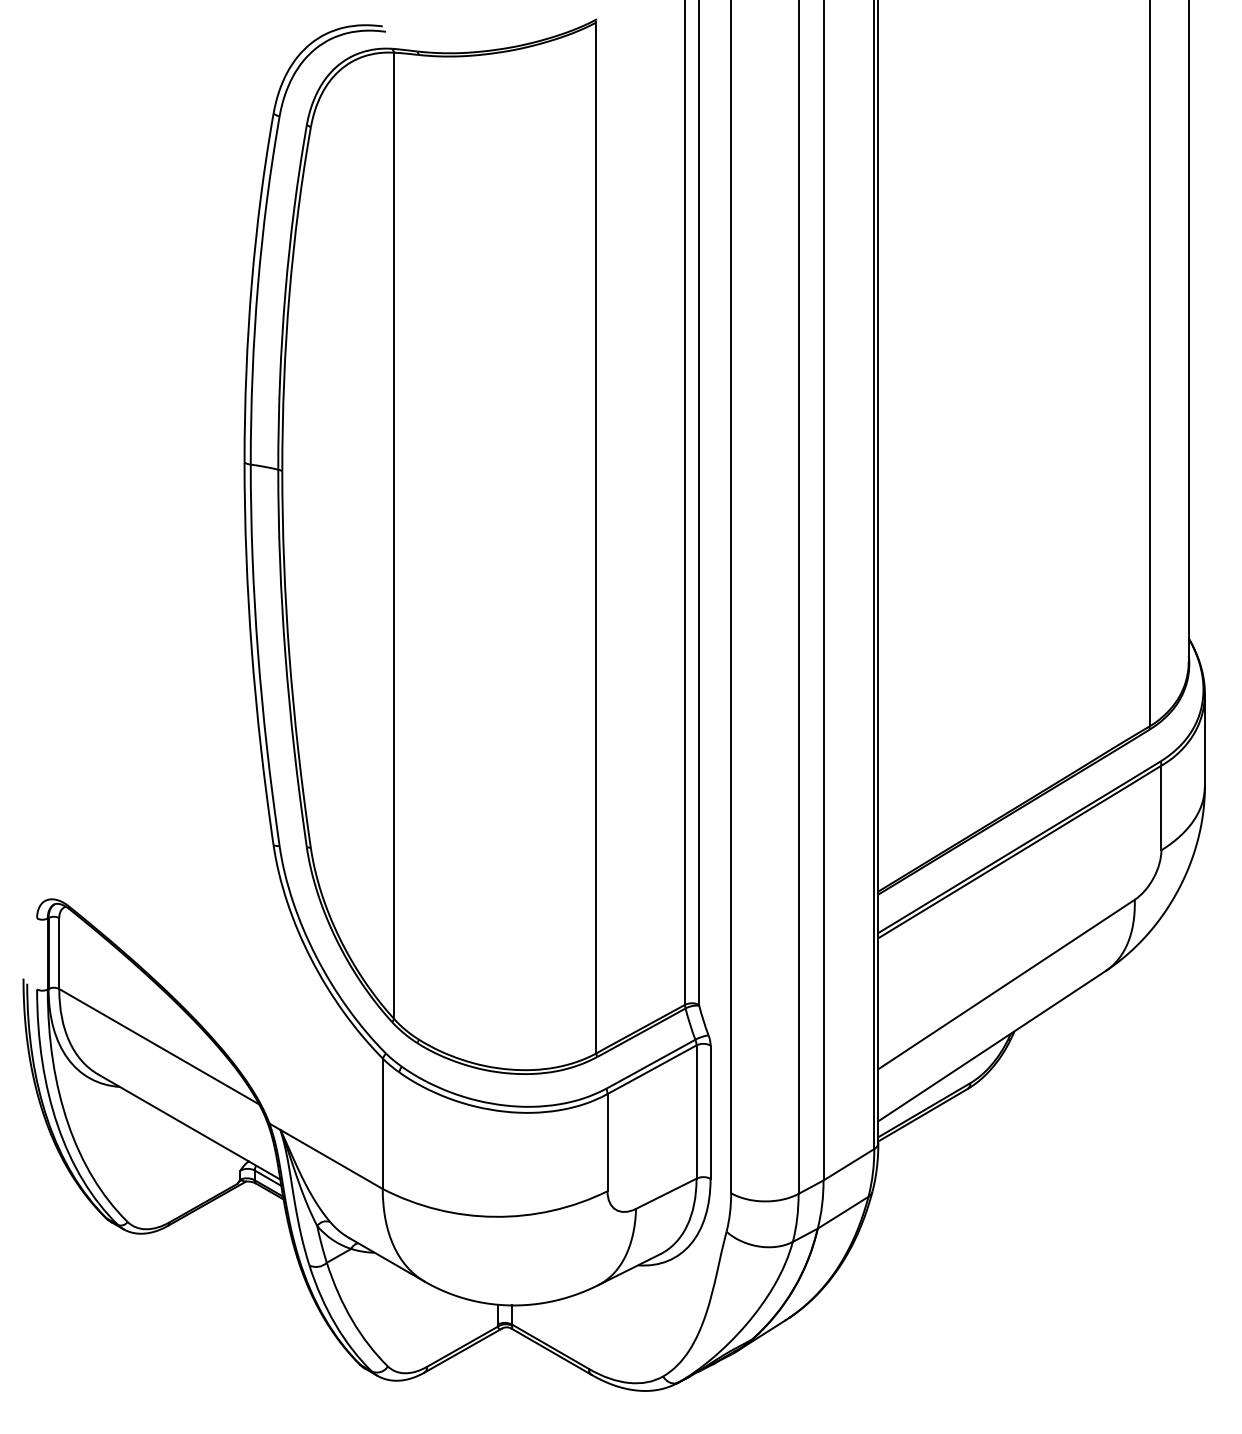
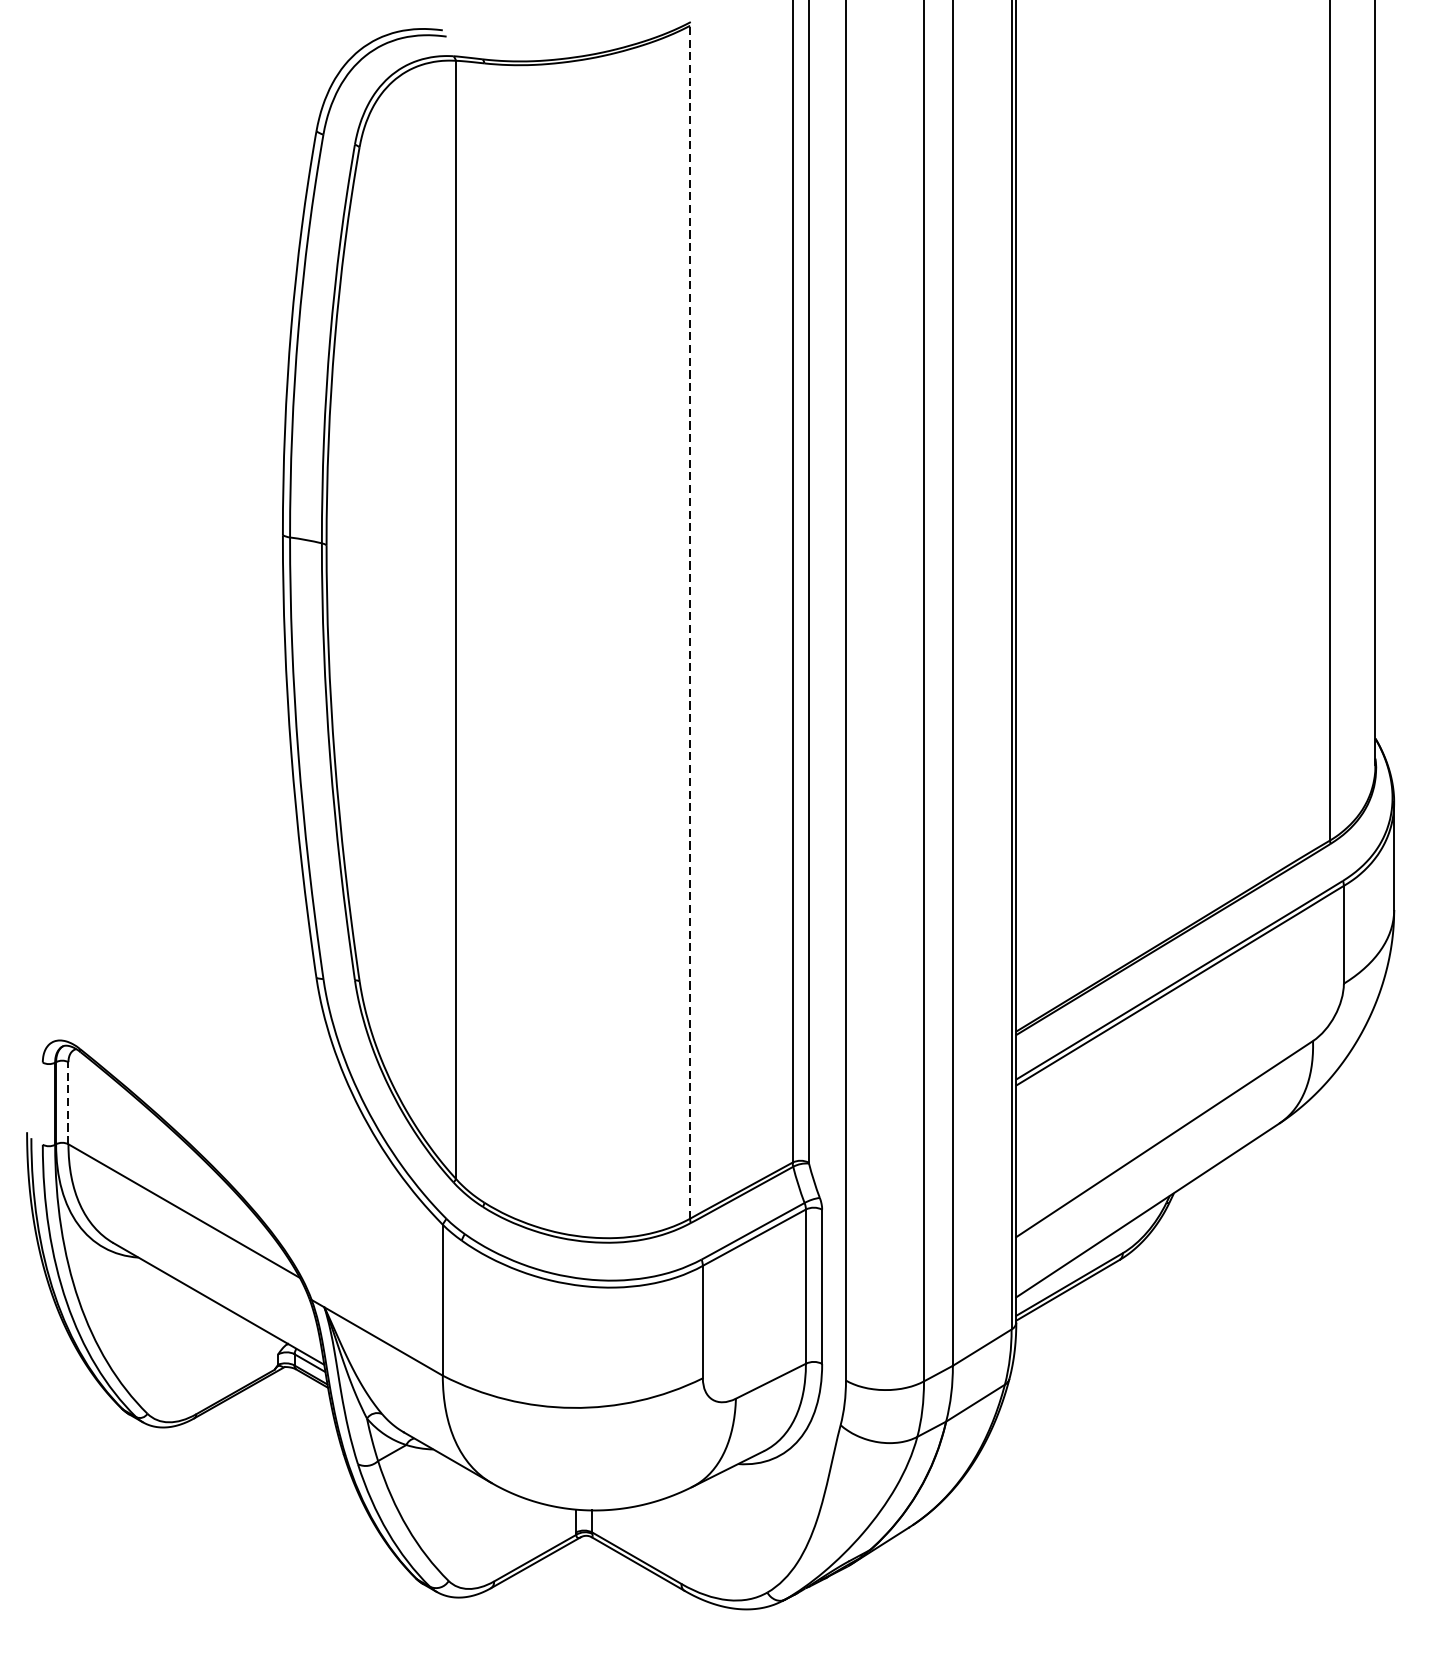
line: (596, 537) -> (690, 621), solid -> dashed
line: (59, 953) -> (68, 1103), solid -> dashed

